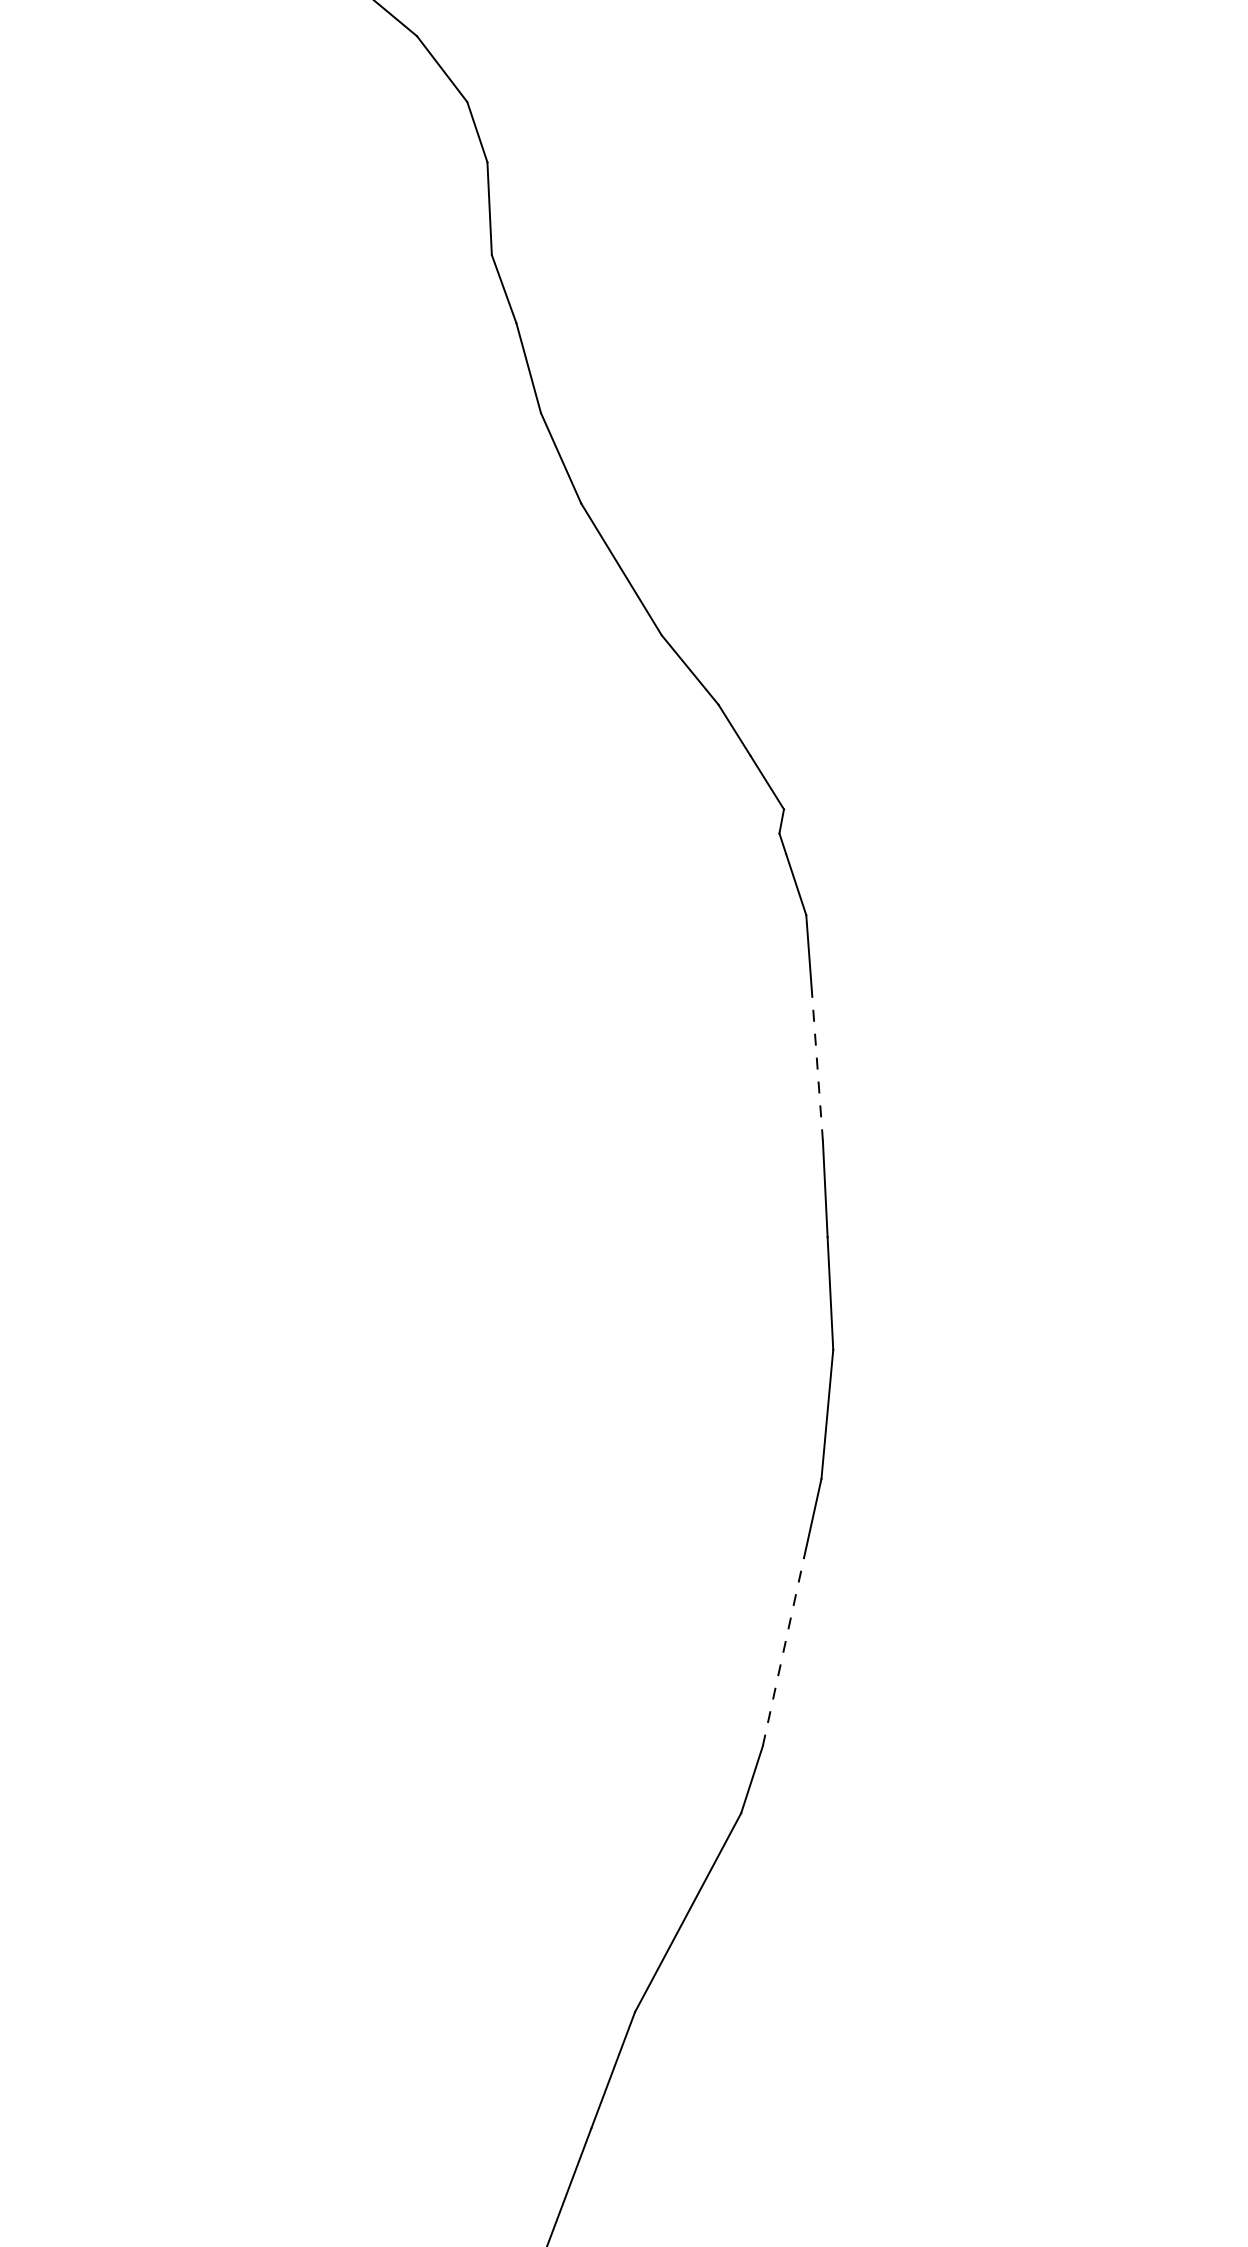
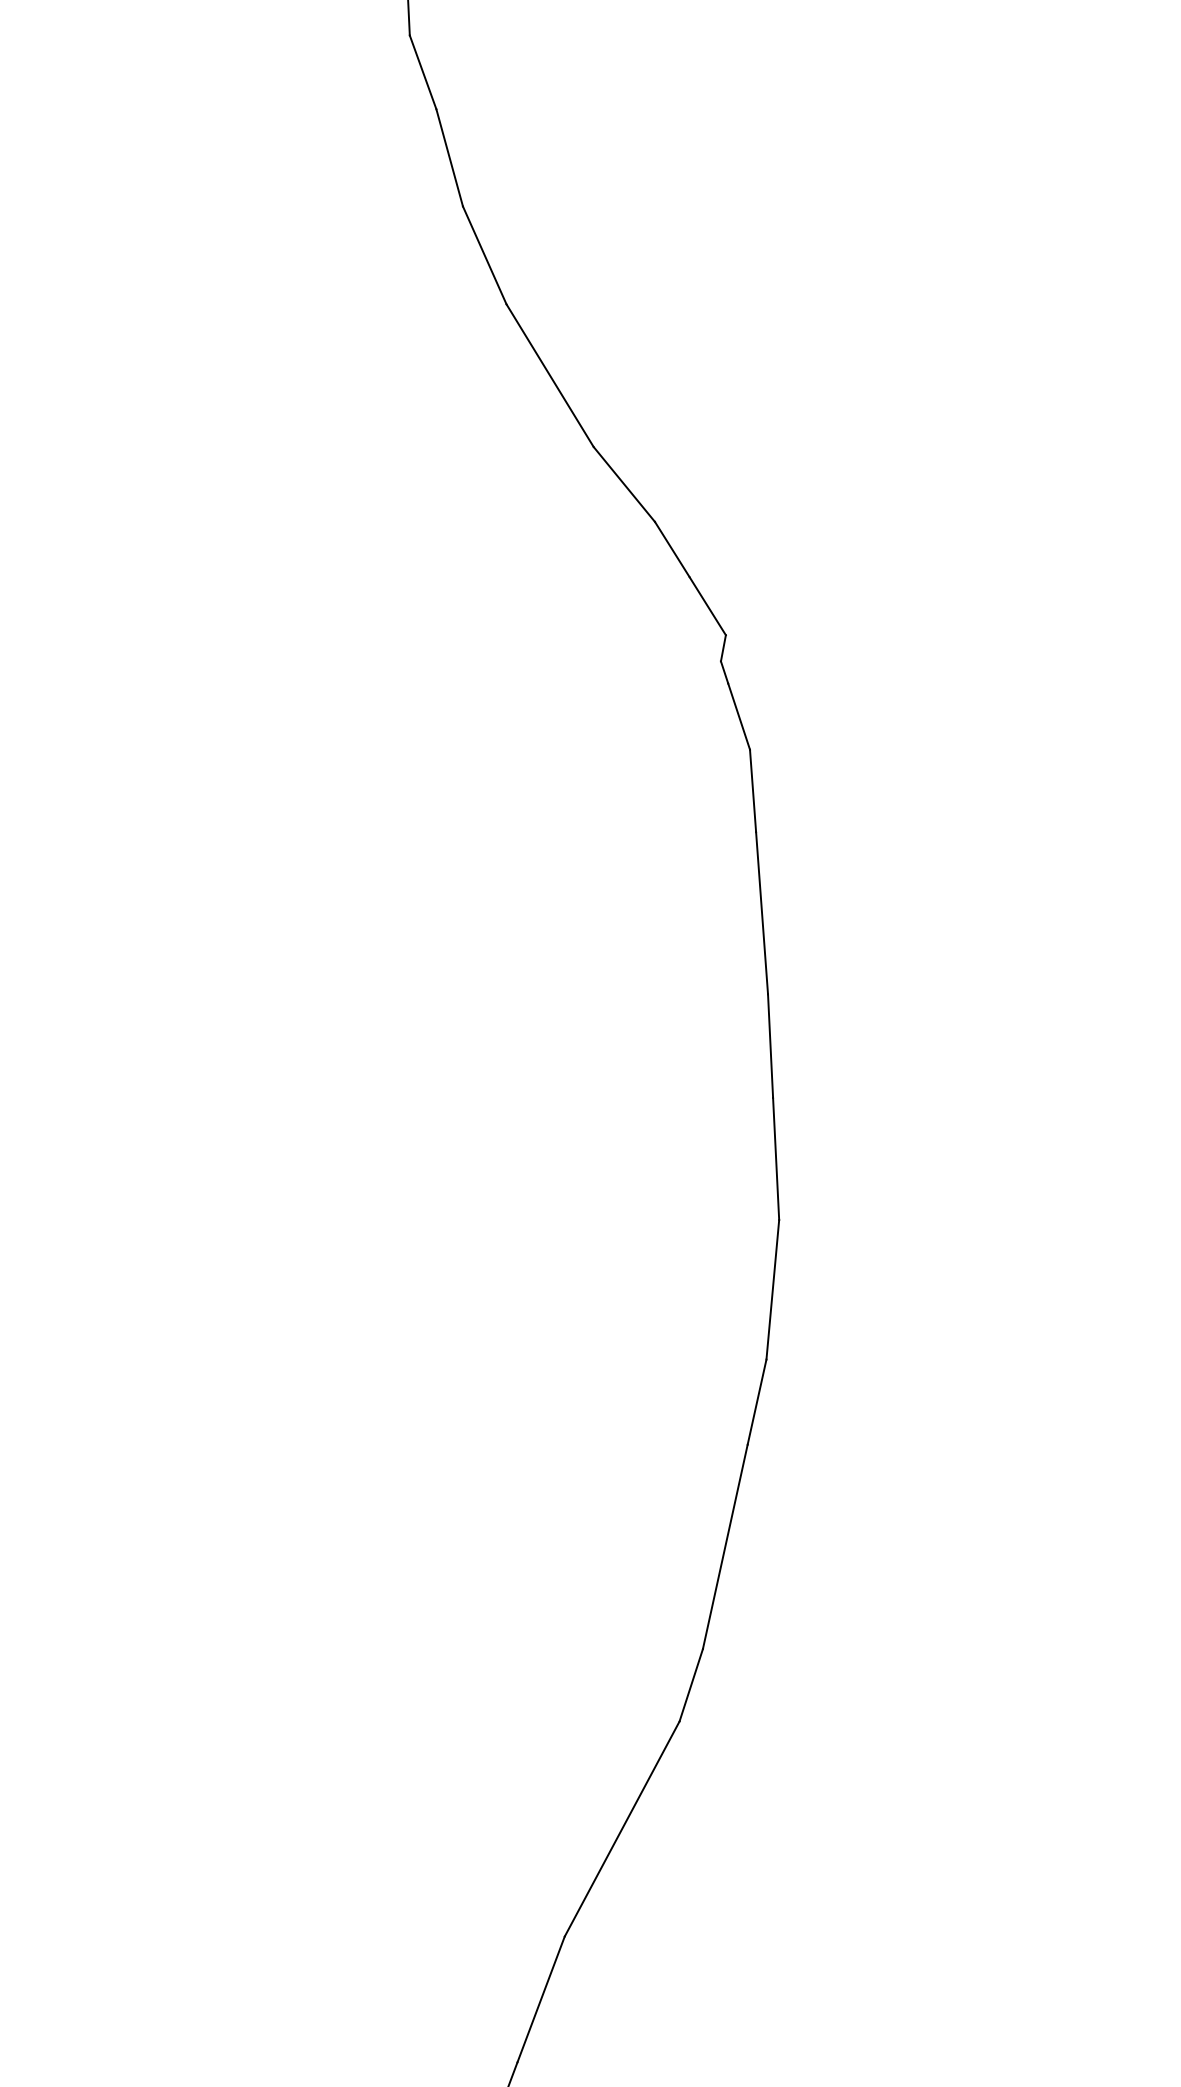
line: (817, 1065) -> (762, 912), dashed -> solid
line: (783, 1651) -> (725, 1546), dashed -> solid

